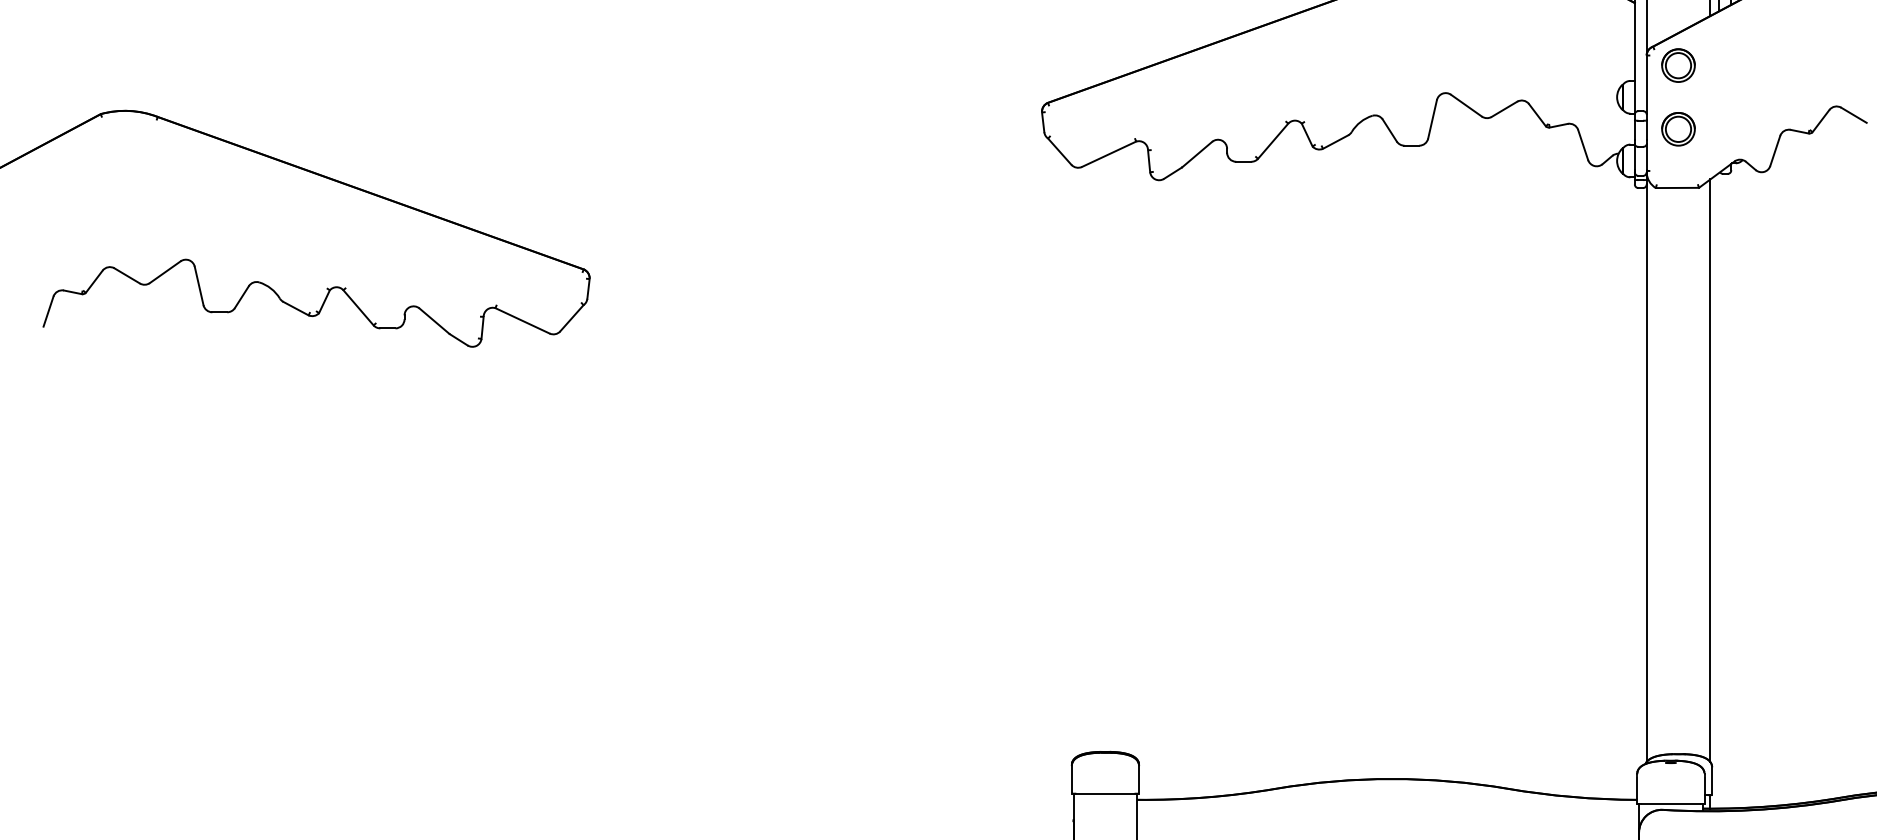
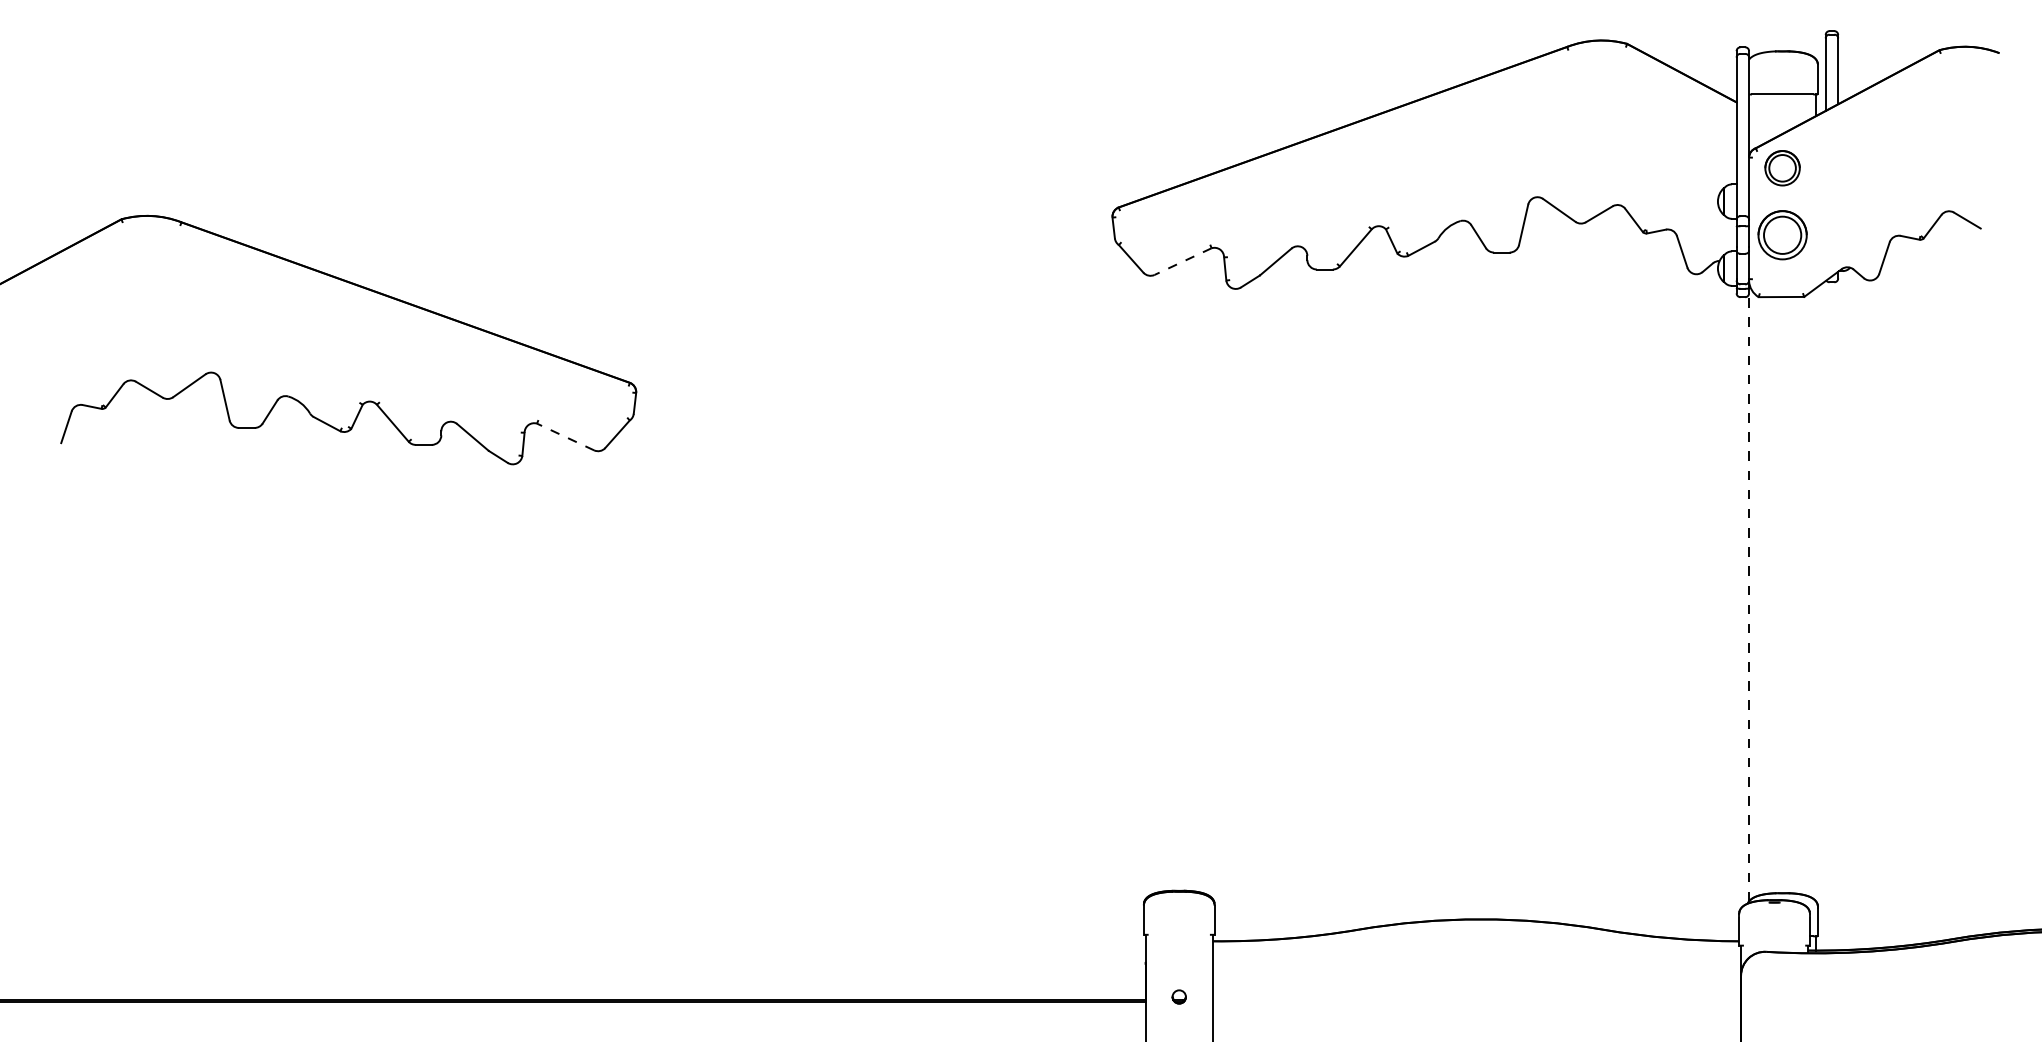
part: (1678, 129) -> (1782, 235), size x1.4
line: (1108, 154) -> (1182, 261), solid -> dashed
line: (522, 320) -> (565, 436), solid -> dashed
line: (1710, 470) -> (1816, 594), removed
line: (1647, 472) -> (1749, 596), solid -> dashed
line: (1104, 793) -> (1178, 934), removed
line: (1670, 803) -> (1774, 945), removed

